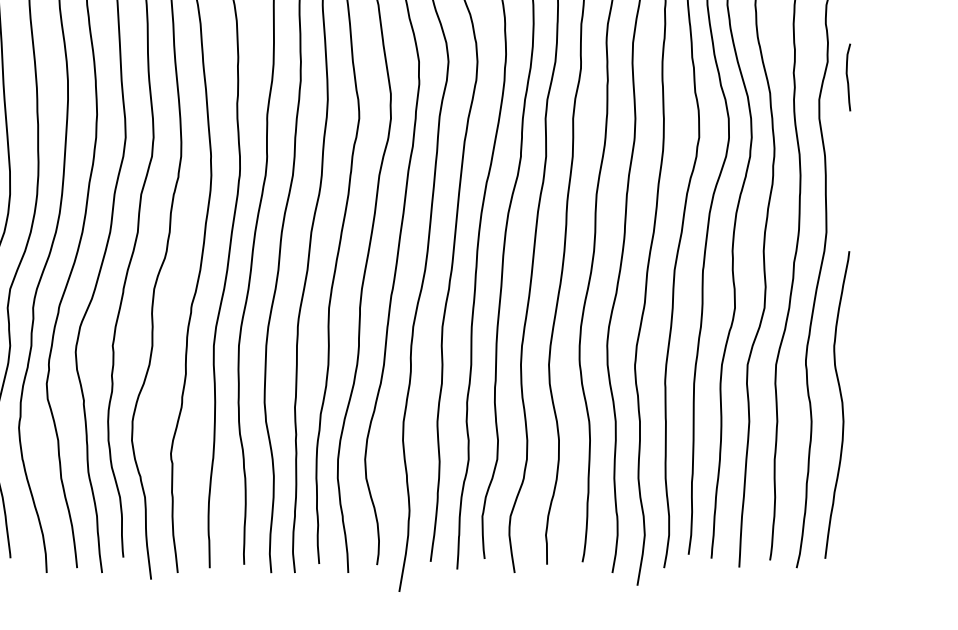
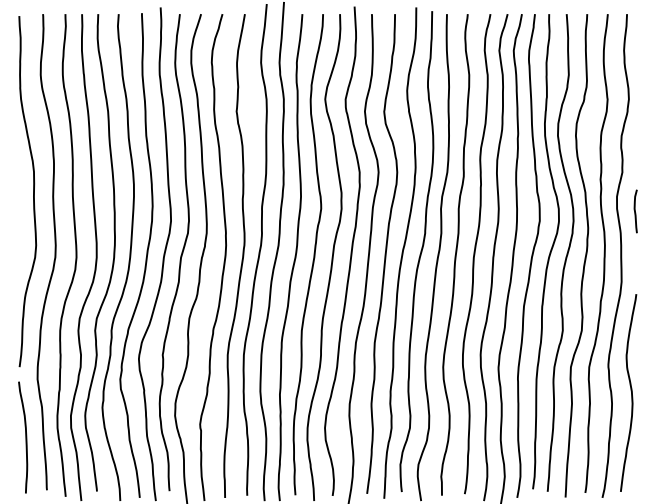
curve: (848, 77) -> (635, 211), moved

